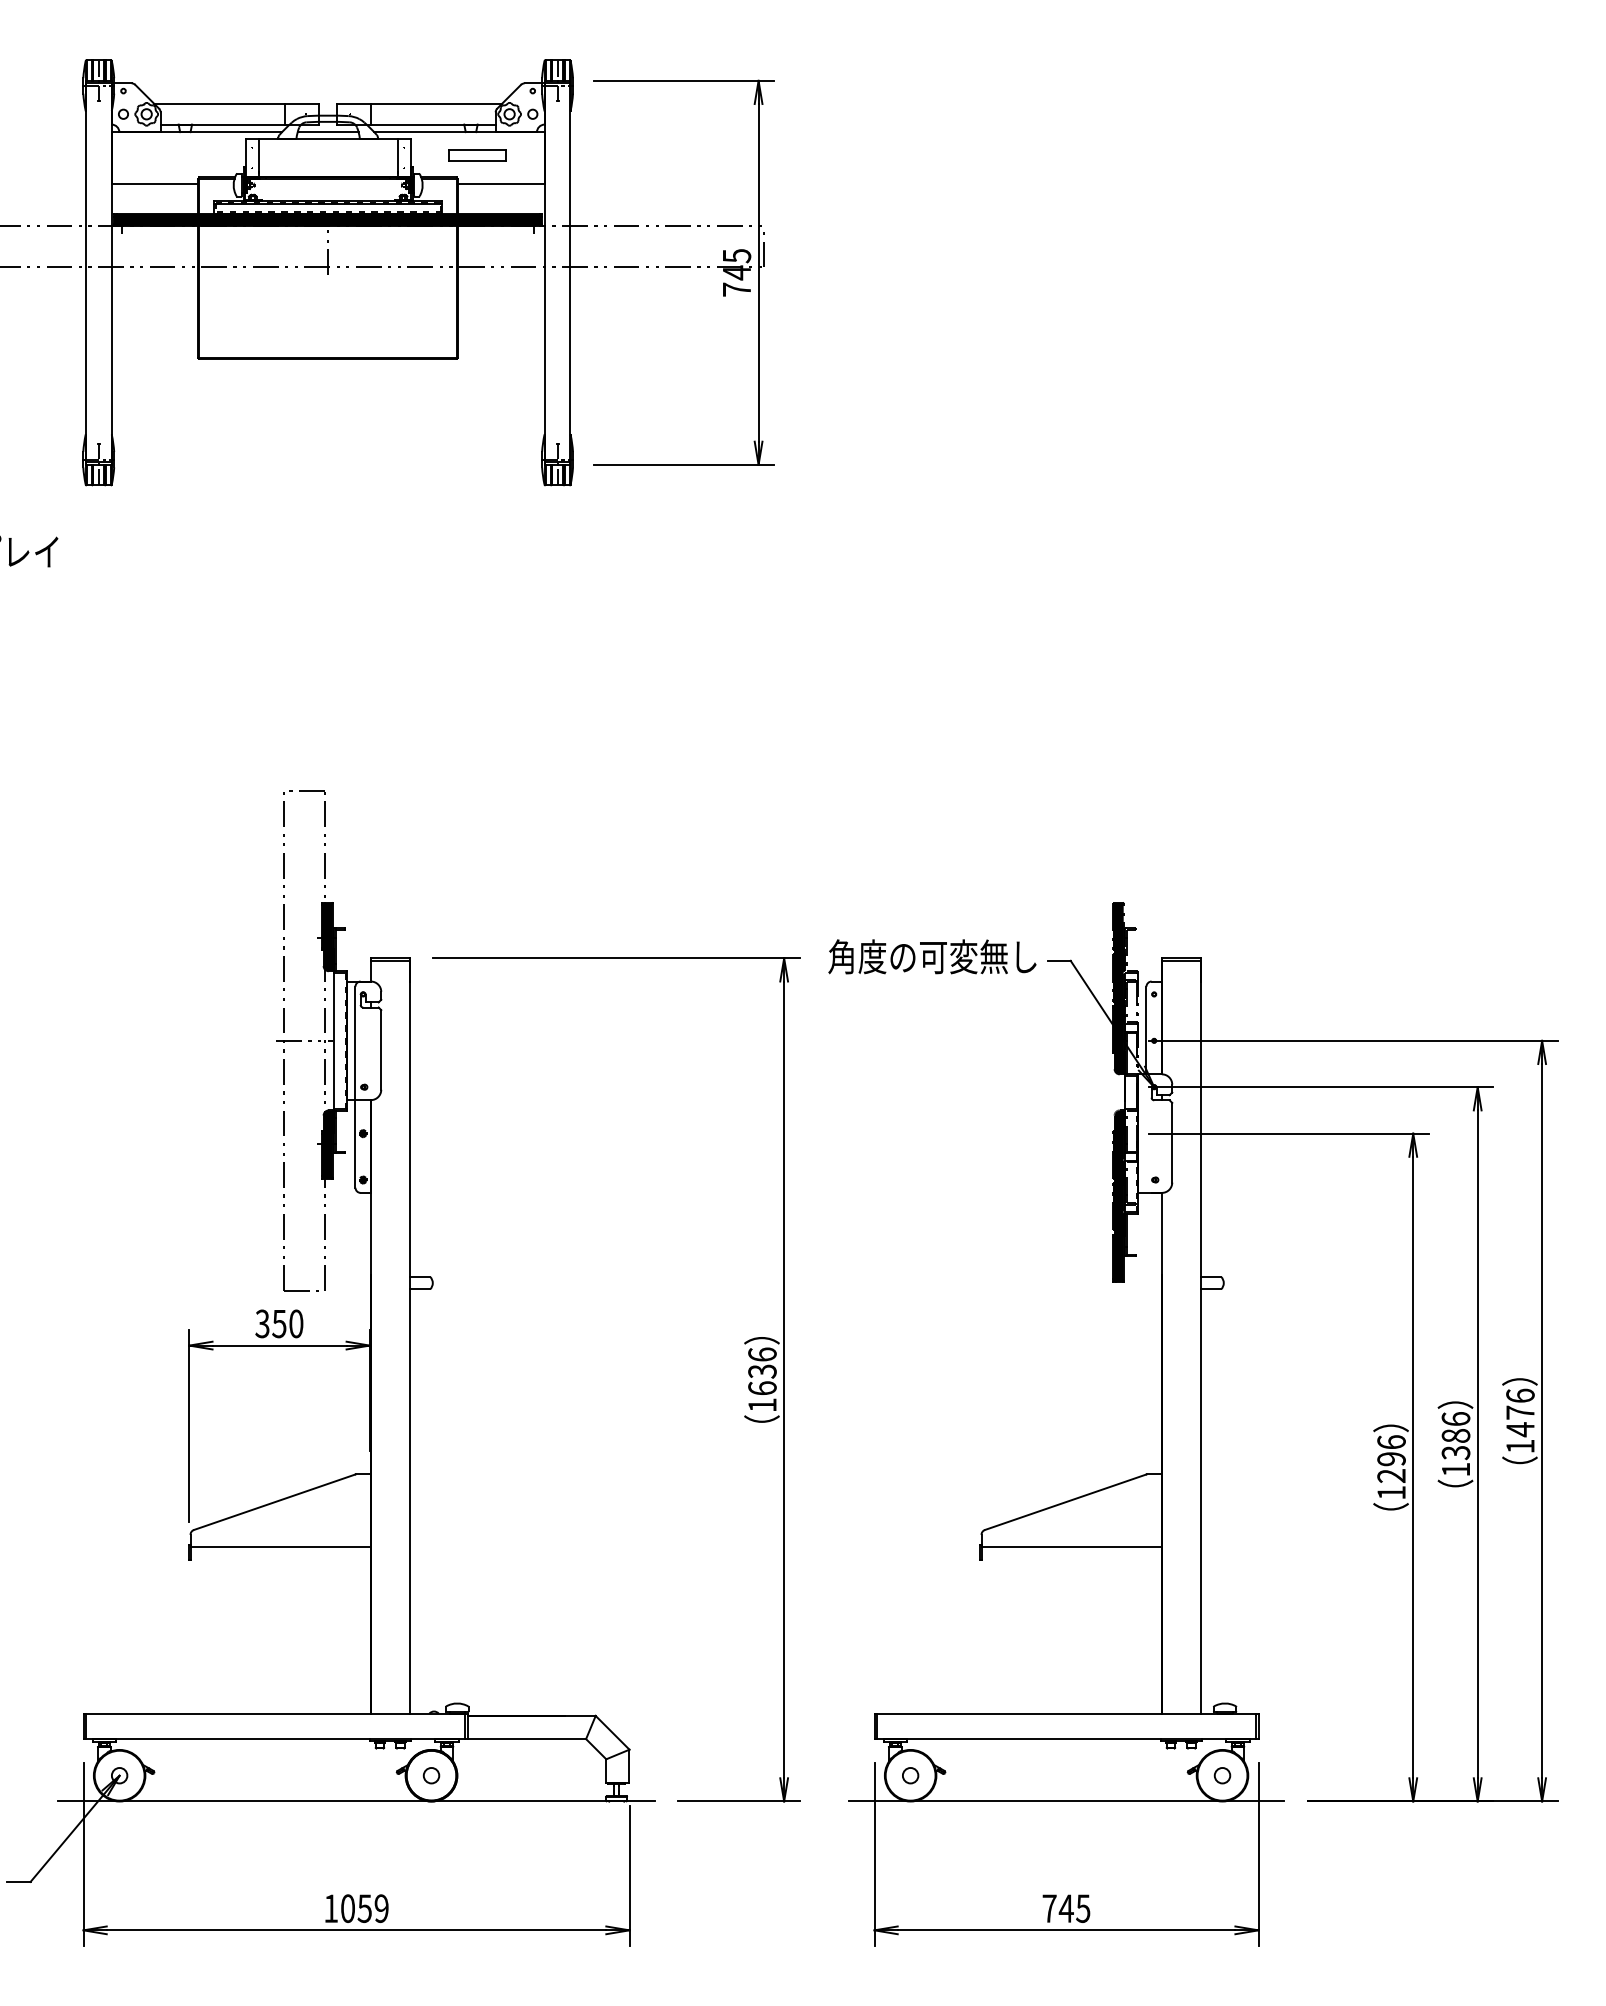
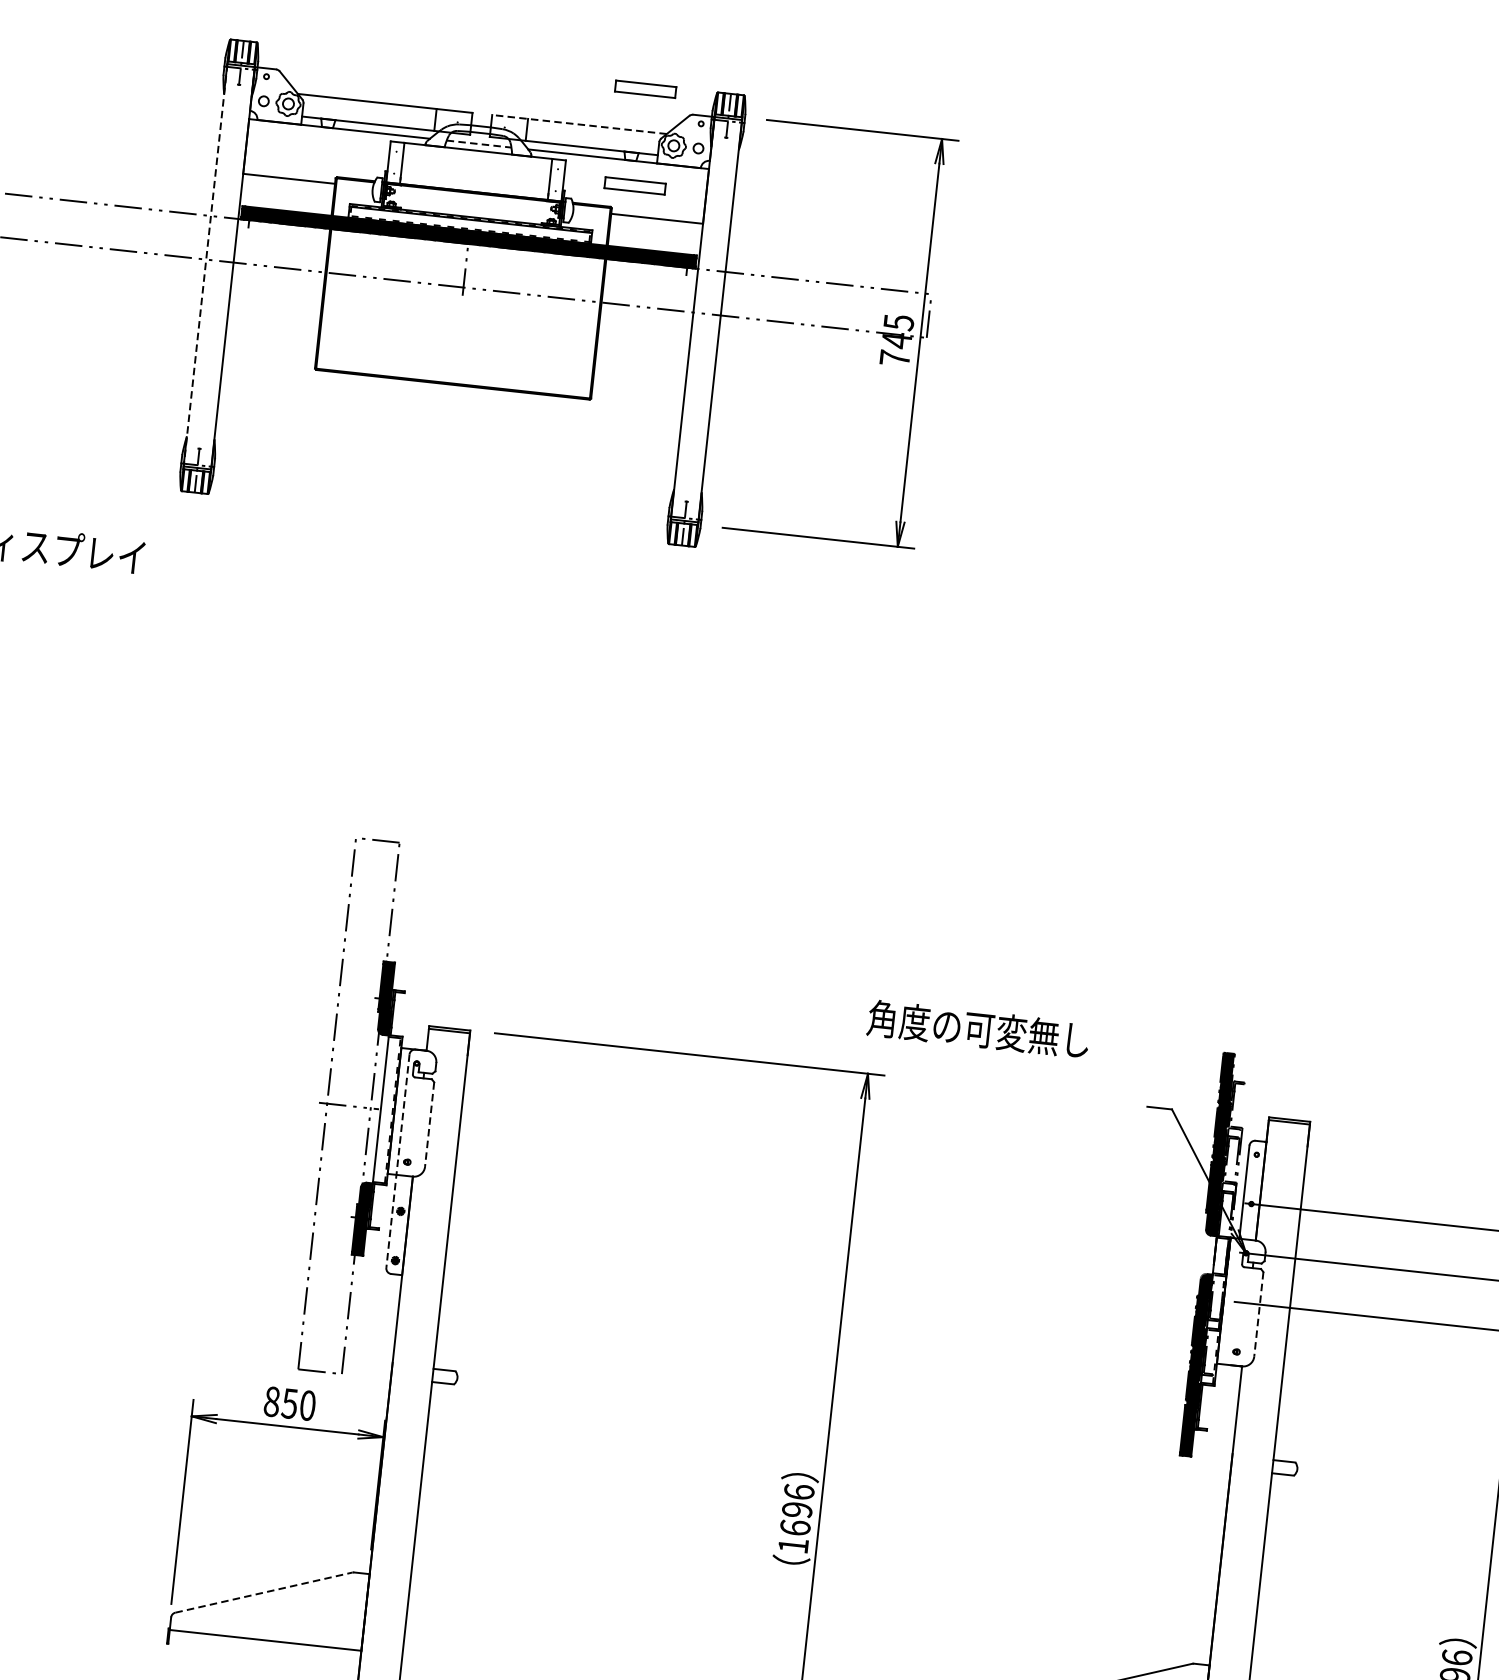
part: (477, 64) -> (645, 89), added
line: (419, 103) -> (579, 123), solid -> dashed
line: (328, 132) -> (479, 144), solid -> dashed
line: (85, 273) -> (205, 265), solid -> dashed
text: (932, 956) -> (978, 1029), moved
line: (381, 1049) -> (429, 1124), solid -> dashed
line: (355, 1087) -> (397, 1161), solid -> dashed
line: (1172, 1142) -> (1259, 1314), solid -> dashed
text: (262, 1323) -> (271, 1401), 350 -> 850
text: (762, 1371) -> (797, 1509), 1636 -> 1696
line: (274, 1502) -> (264, 1592), solid -> dashed

